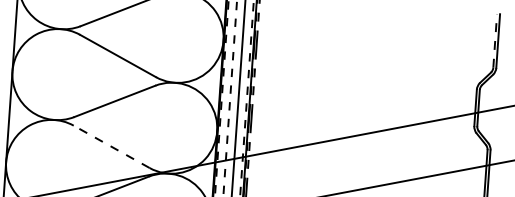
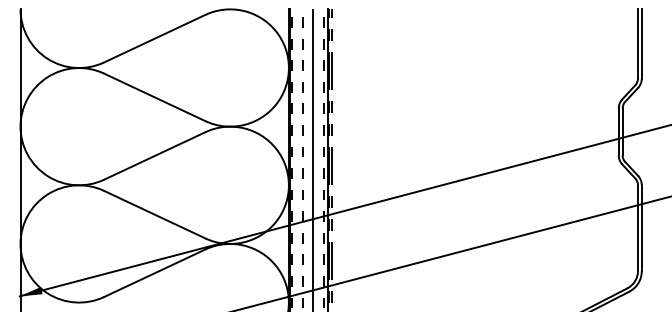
line: (494, 41) -> (637, 44), dashed -> solid
line: (111, 146) -> (154, 214), dashed -> solid

